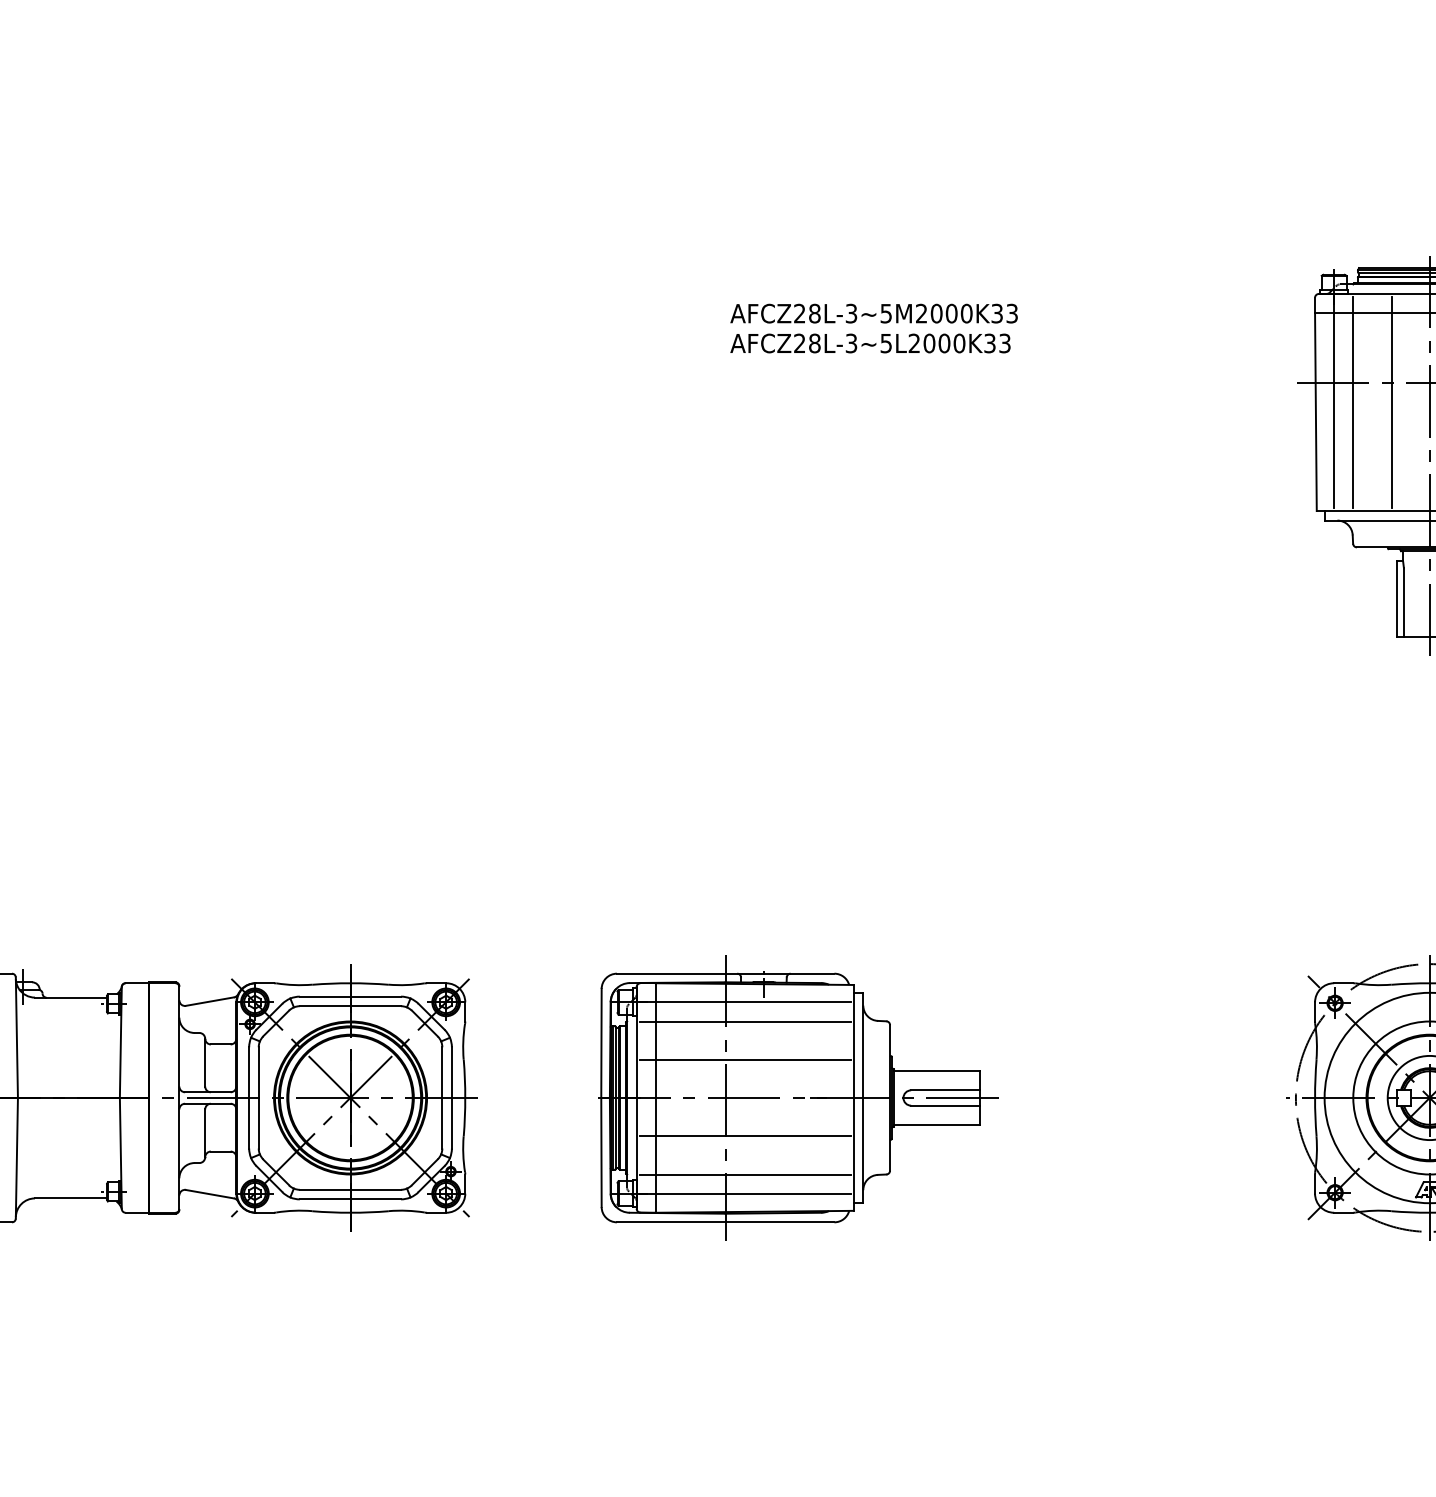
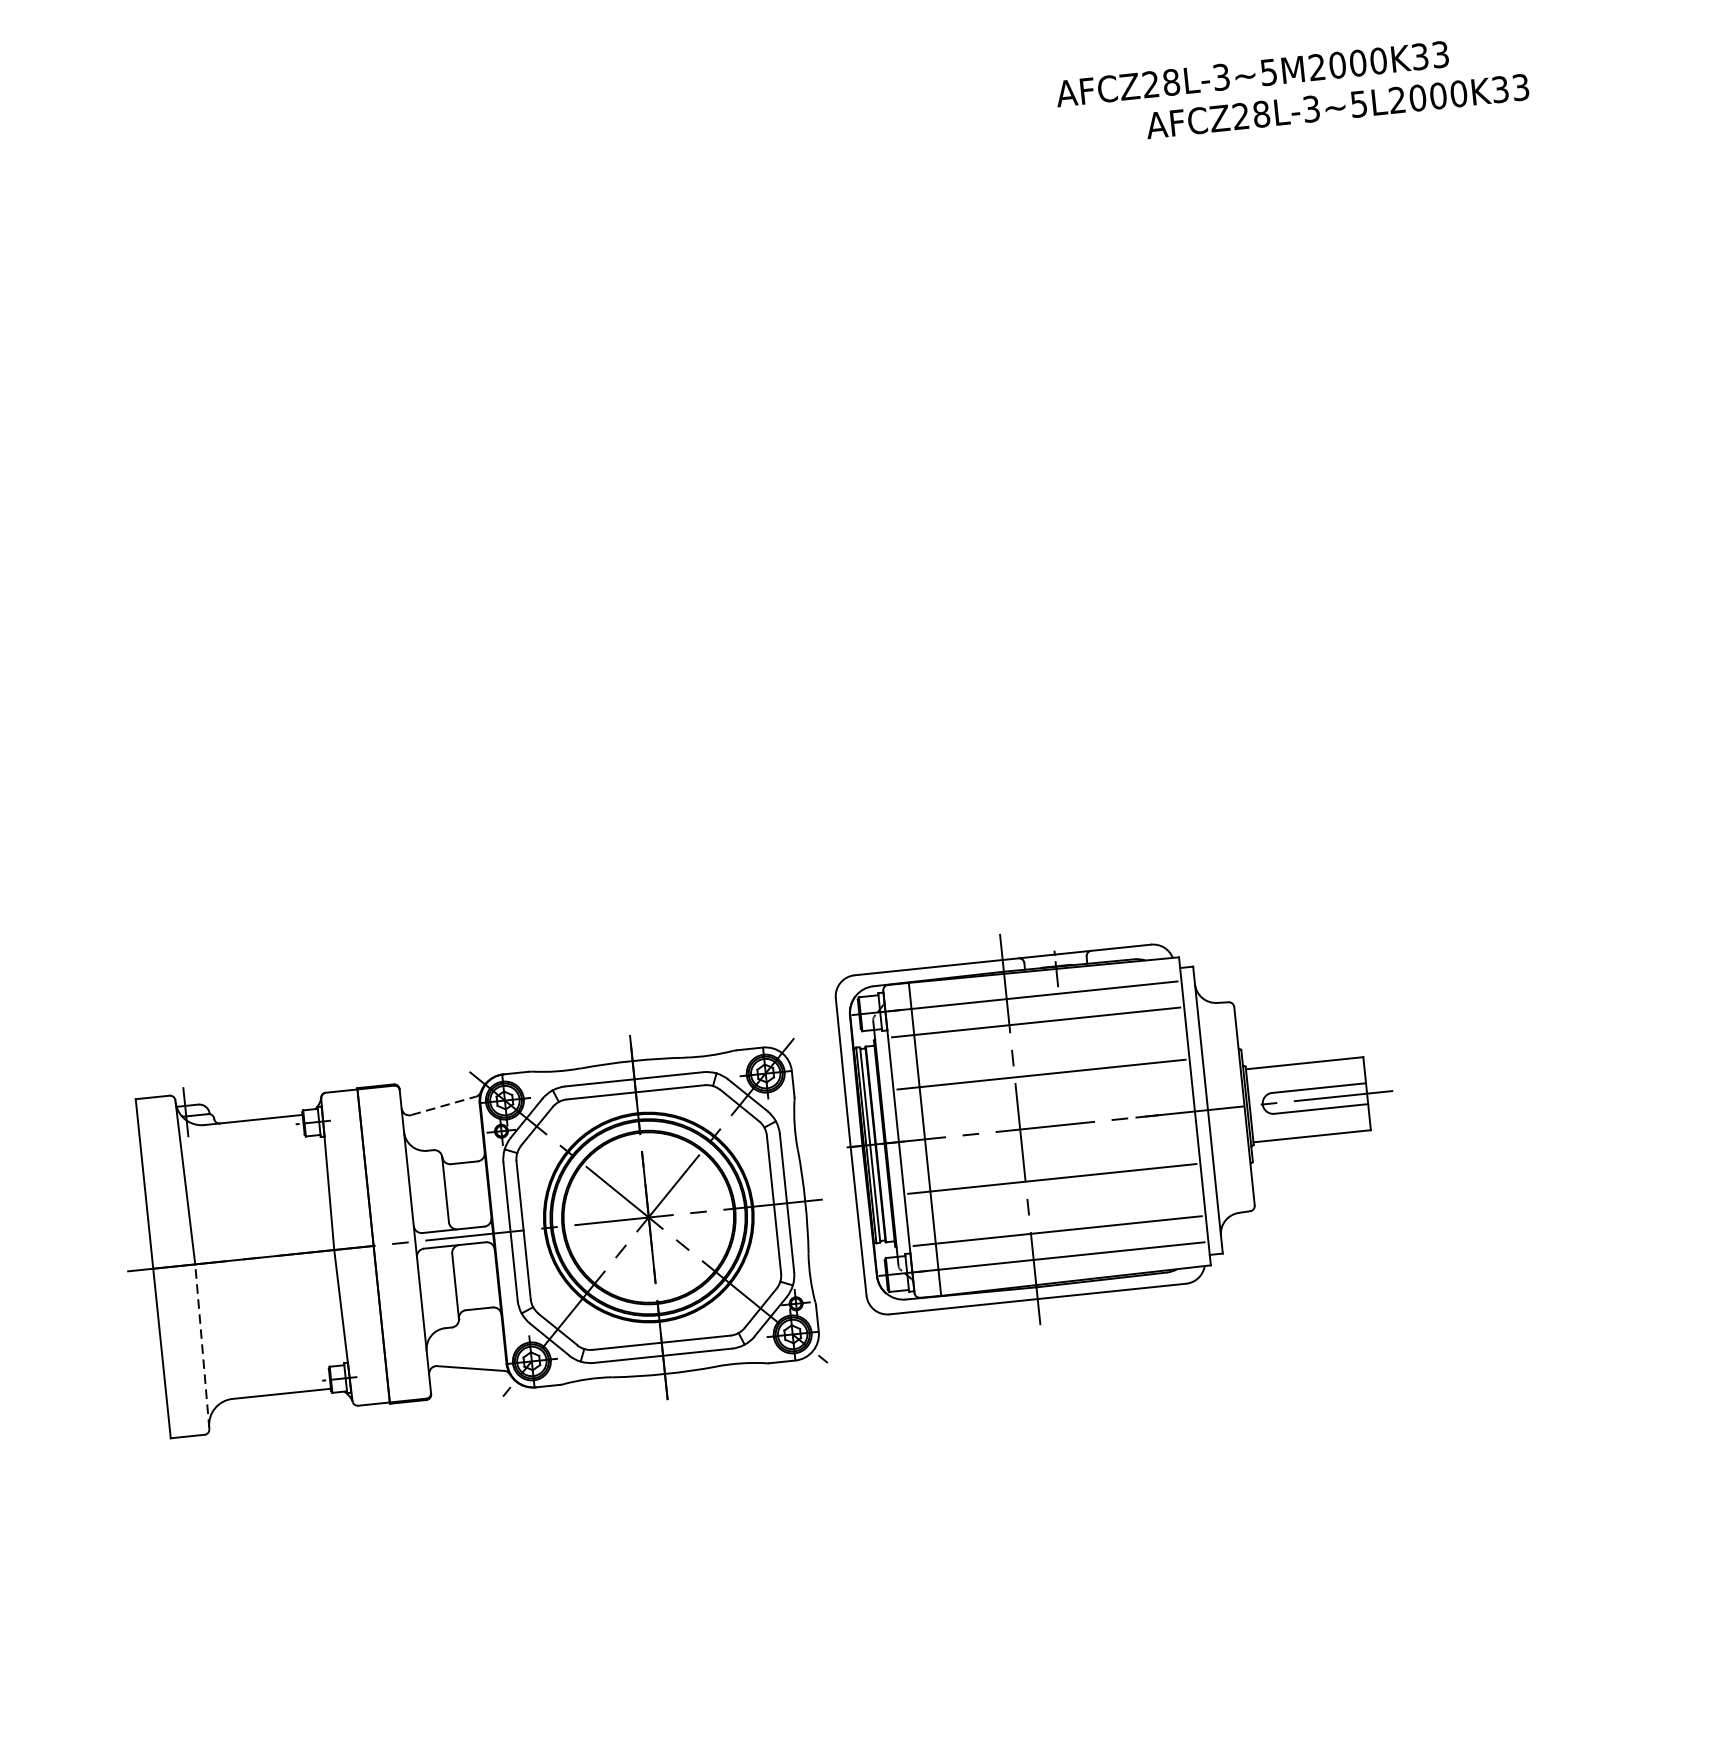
text: (870, 343) -> (1337, 106), moved
line: (210, 1001) -> (444, 1105), solid -> dashed
part: (798, 1097) -> (1119, 1118), moved
line: (16, 1157) -> (201, 1345), solid -> dashed

